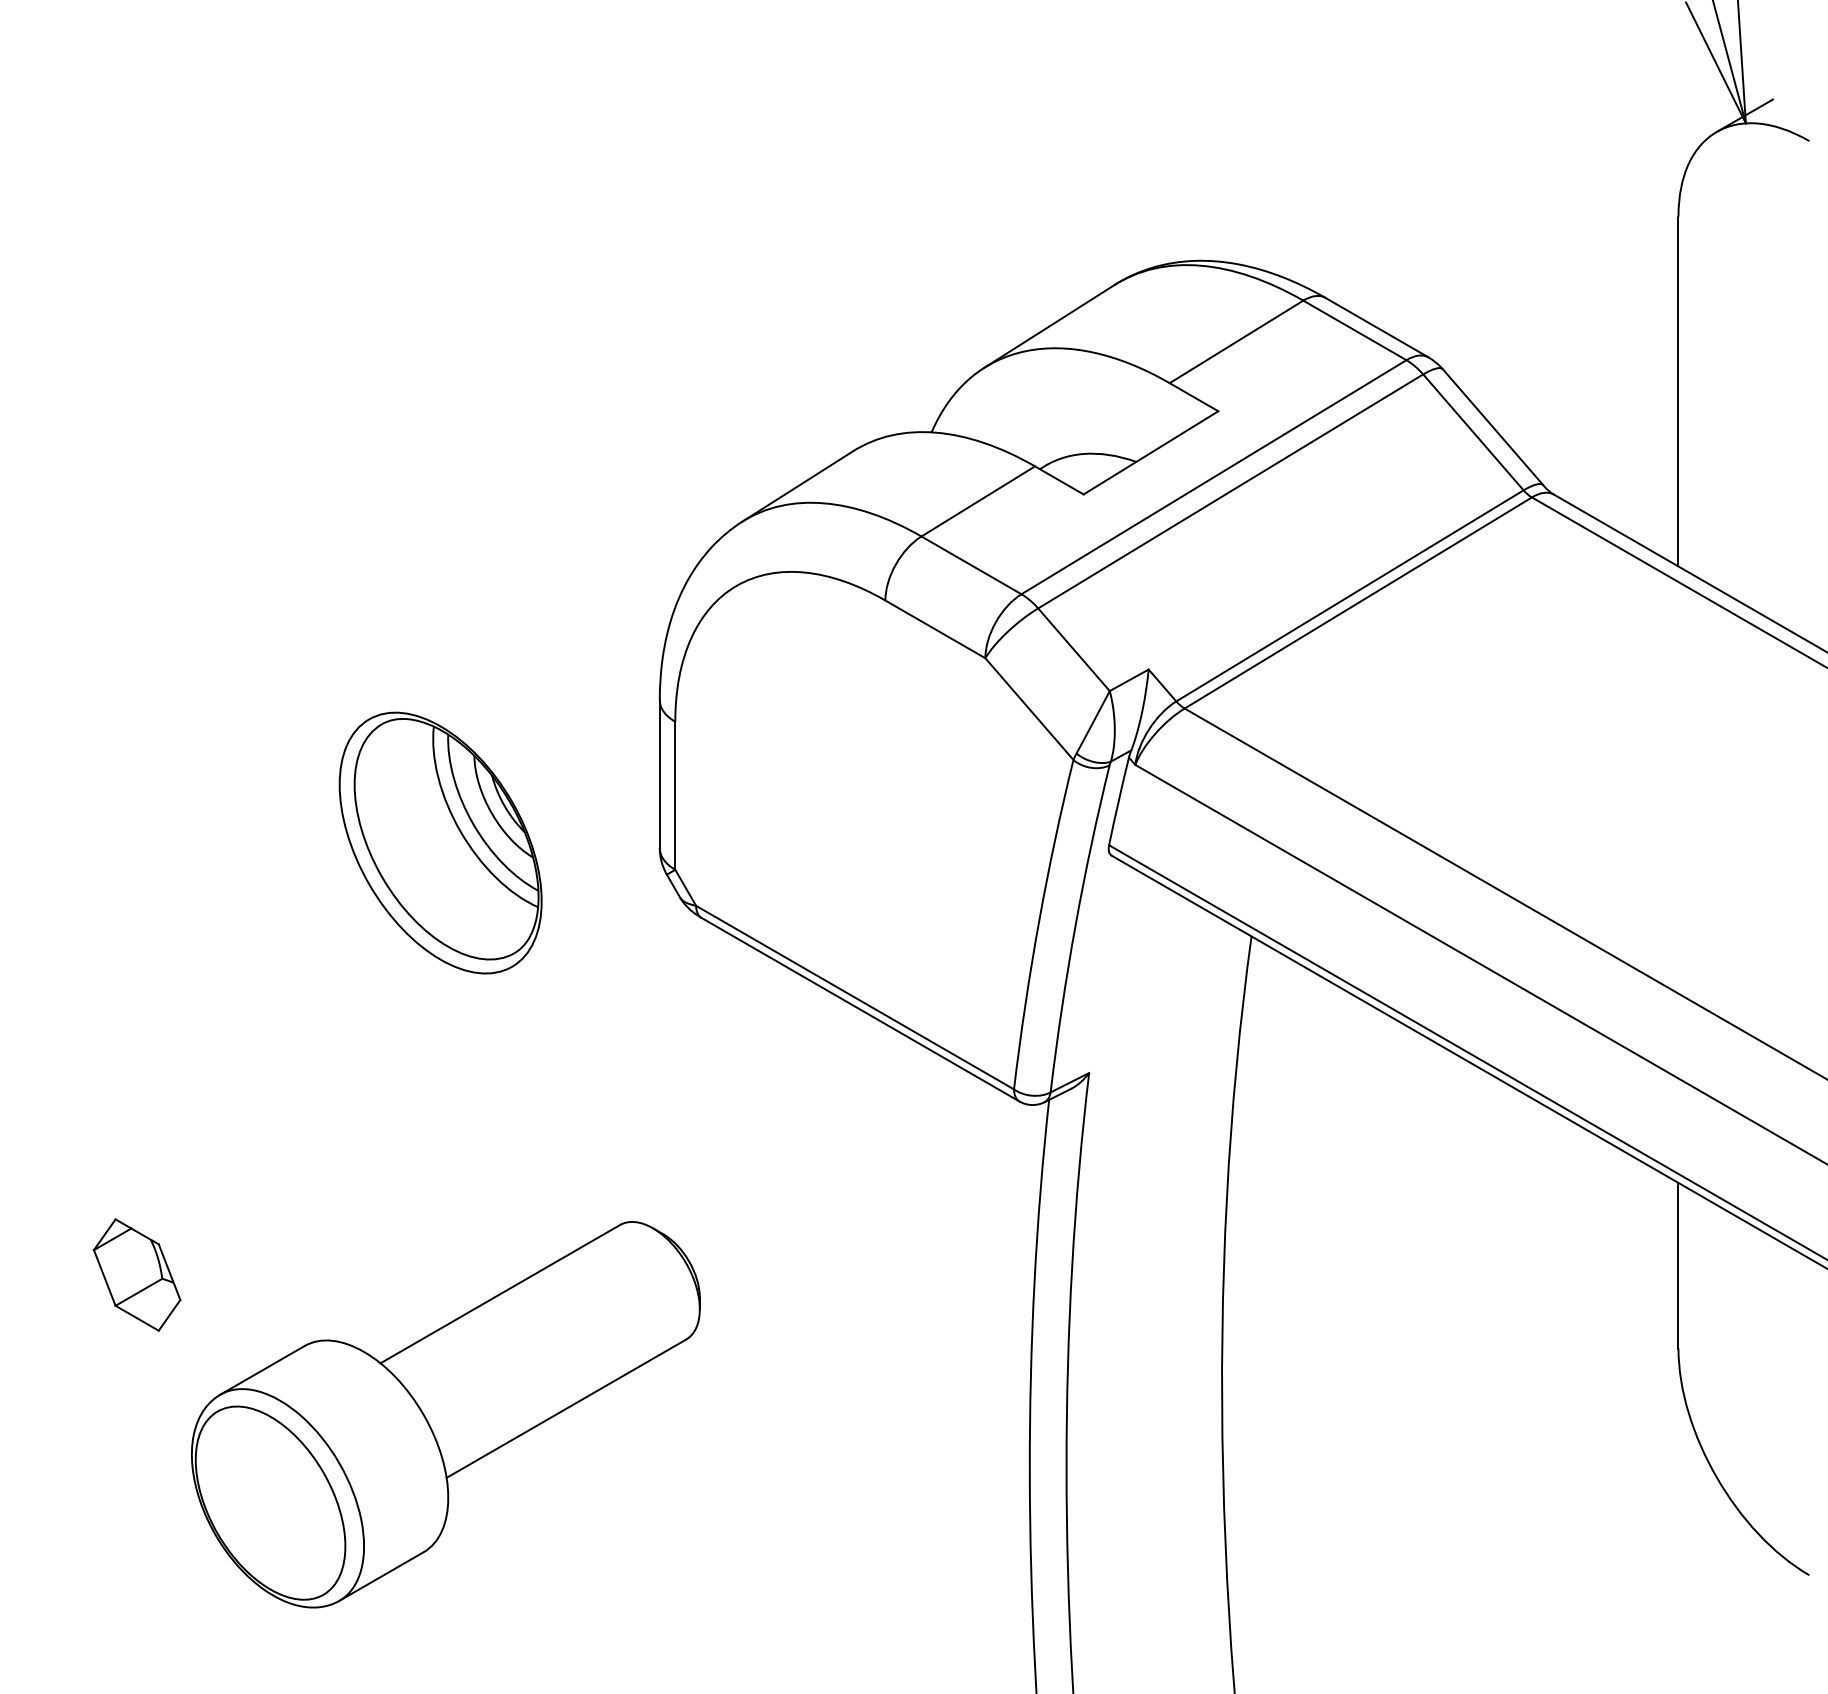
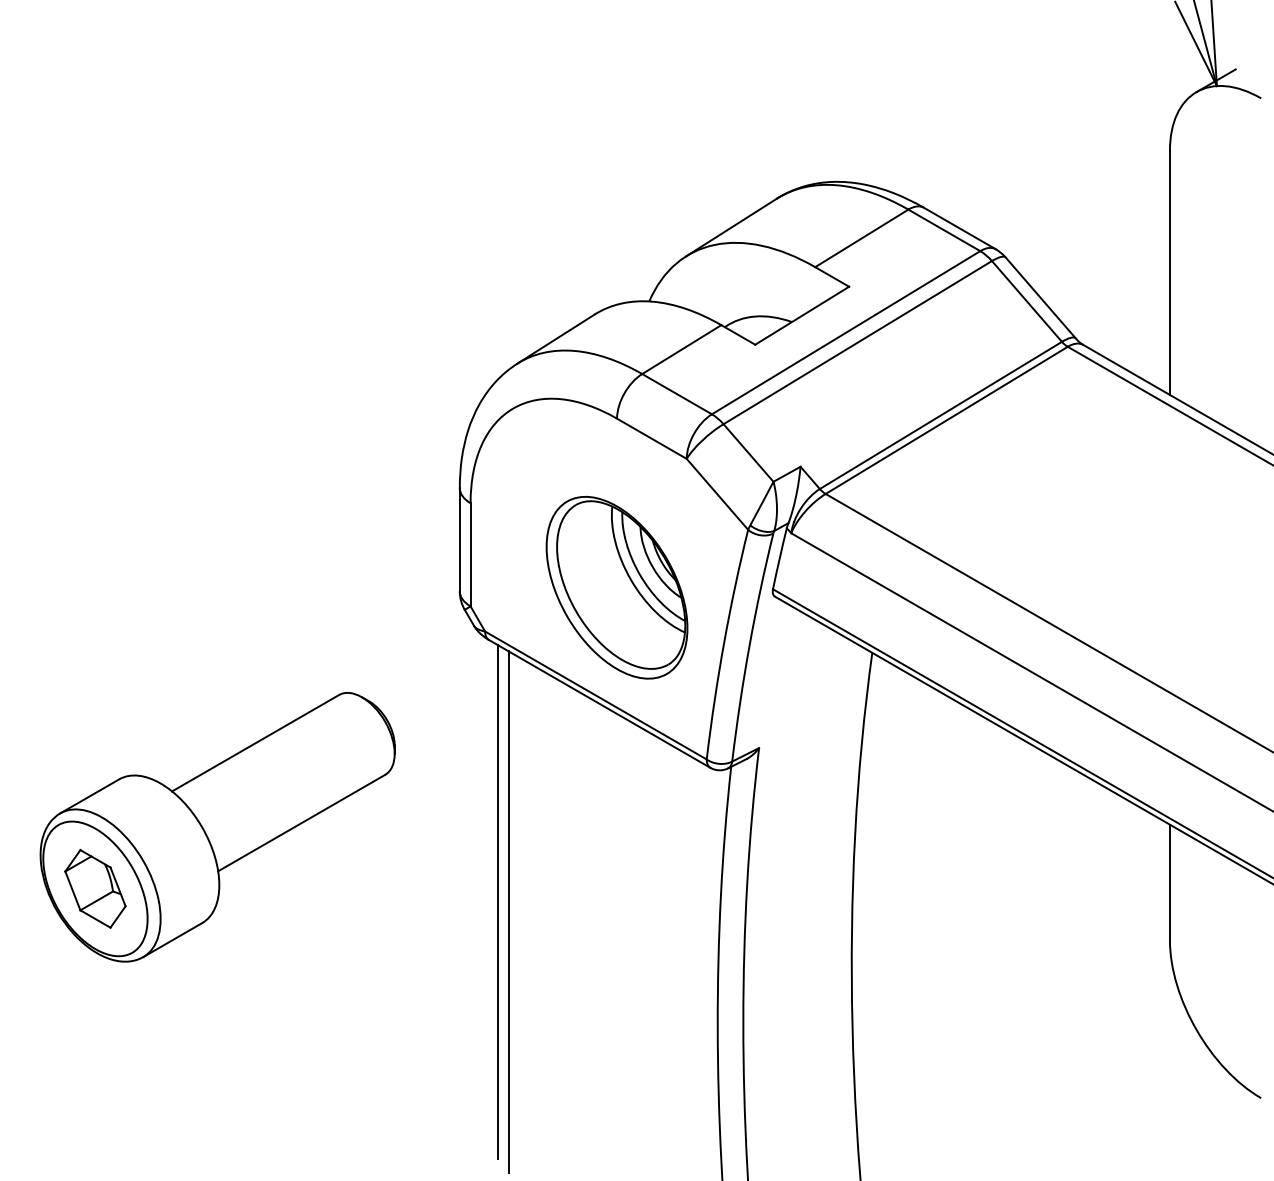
part: (439, 842) -> (616, 587), moved
line: (715, 1293) -> (498, 901), added
line: (729, 1307) -> (508, 911), added
part: (445, 1415) -> (217, 827), moved

